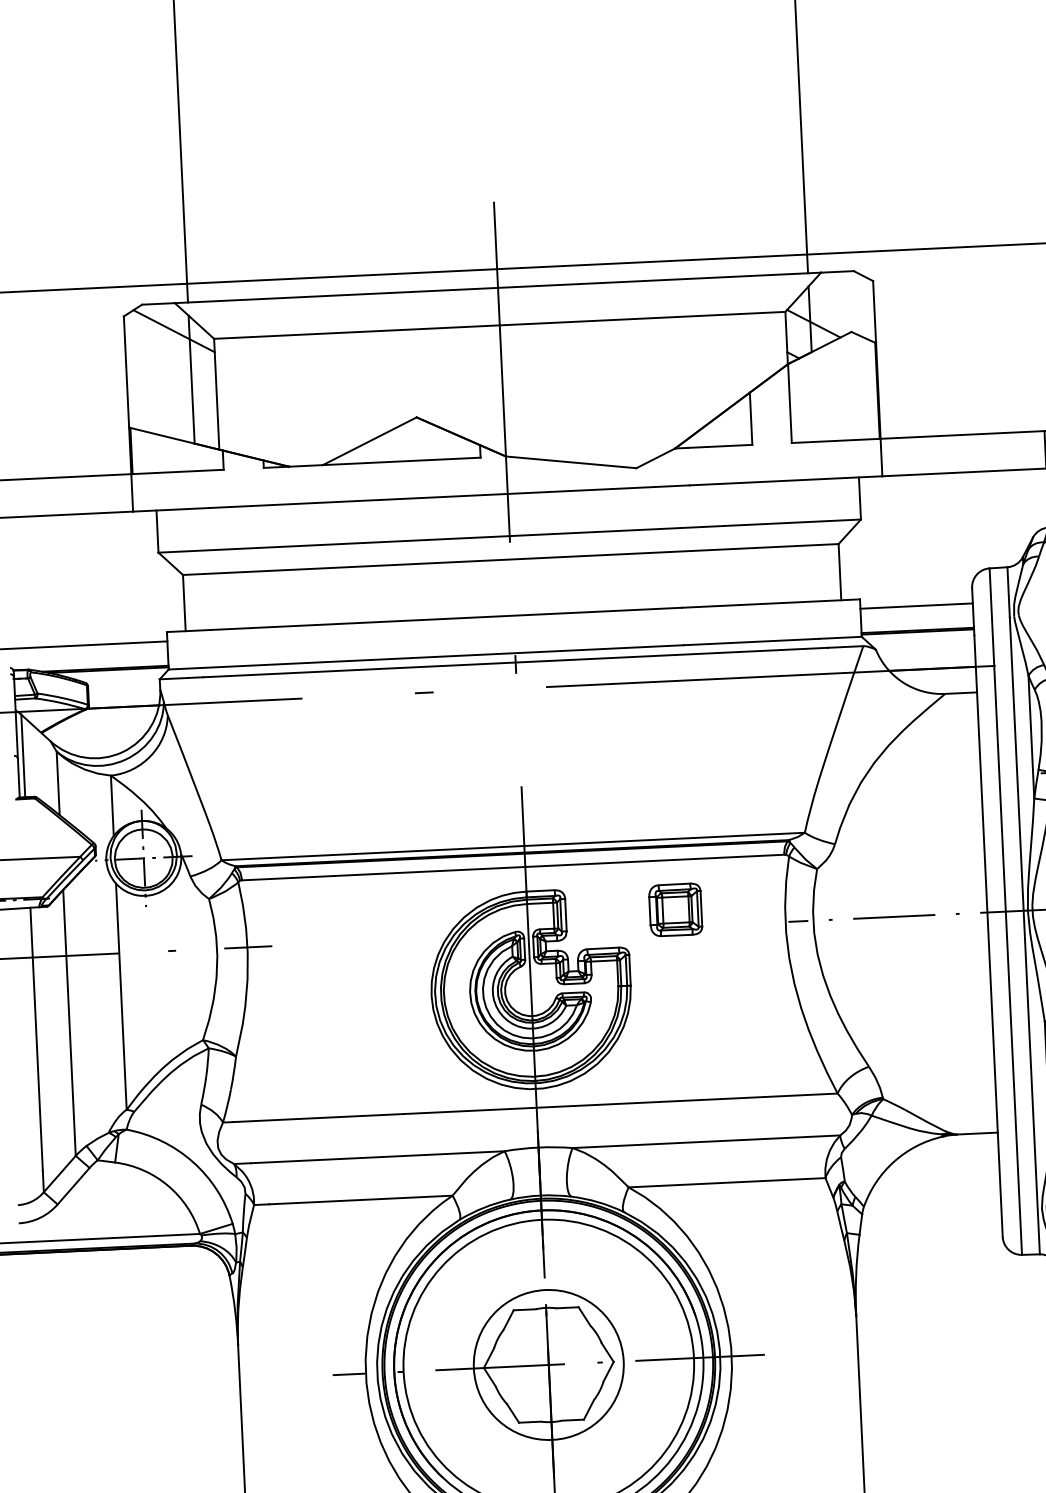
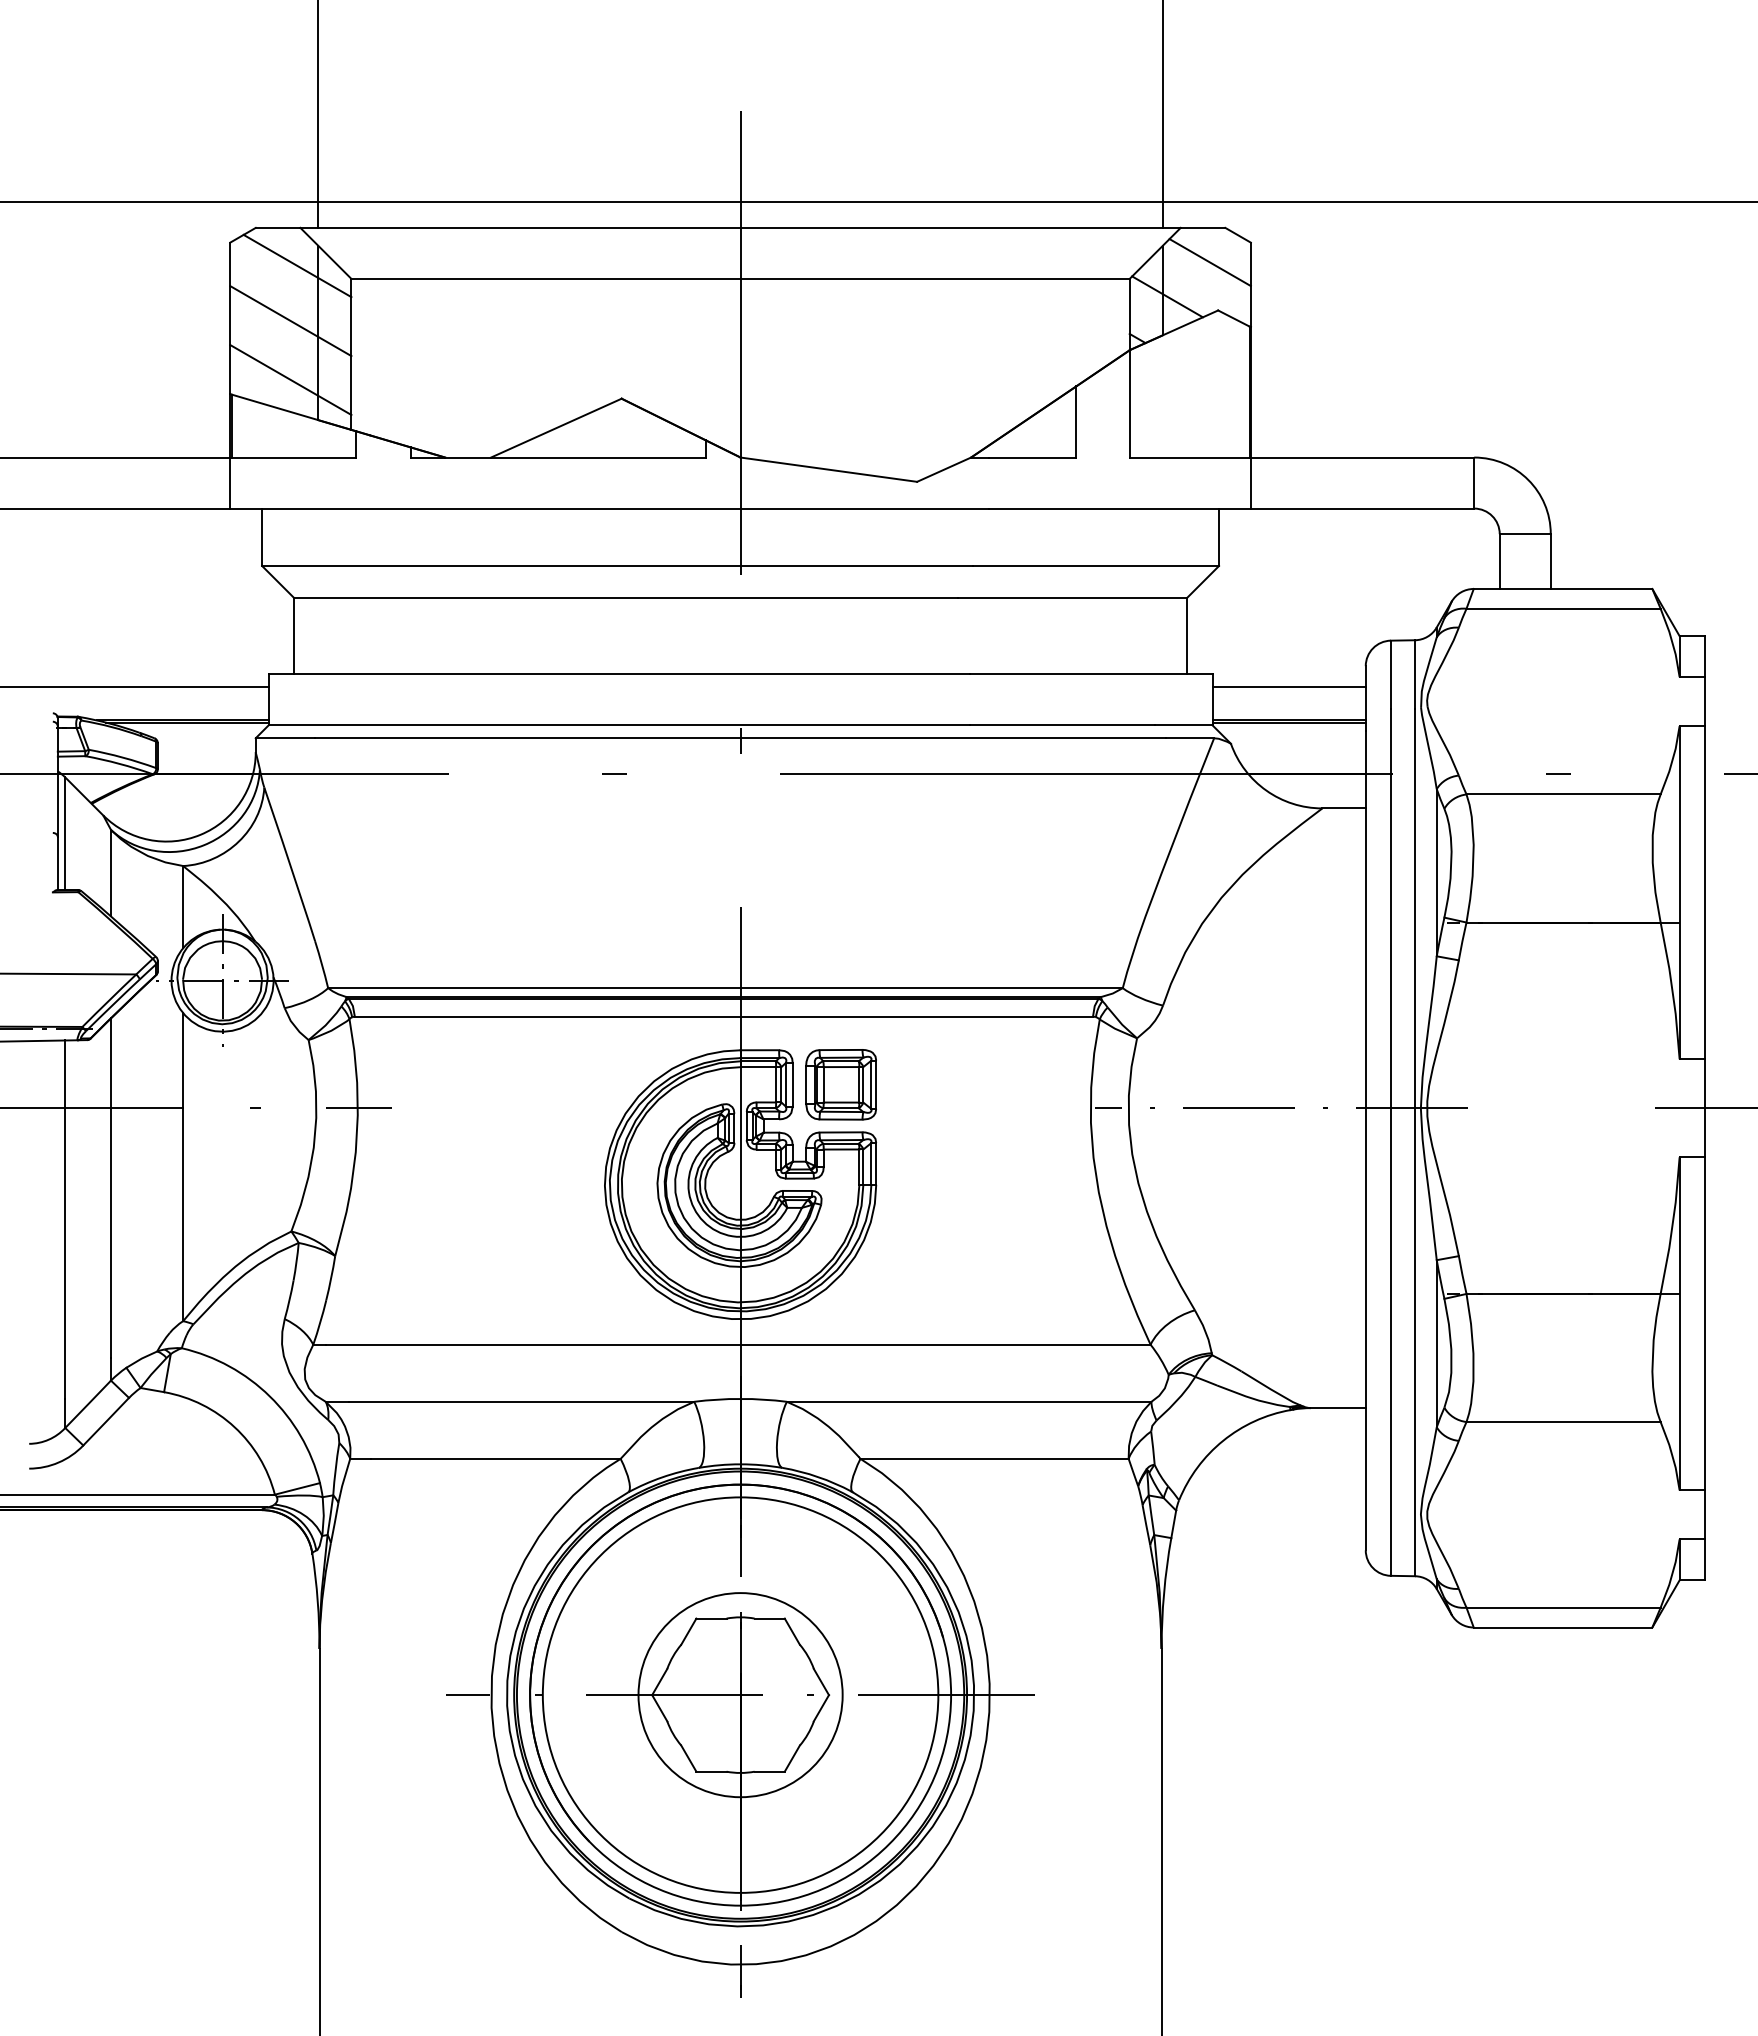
line: (843, 297) -> (1209, 262), added
line: (170, 372) -> (290, 321), added
line: (172, 414) -> (290, 379), added
part: (675, 909) -> (840, 1084), moved

